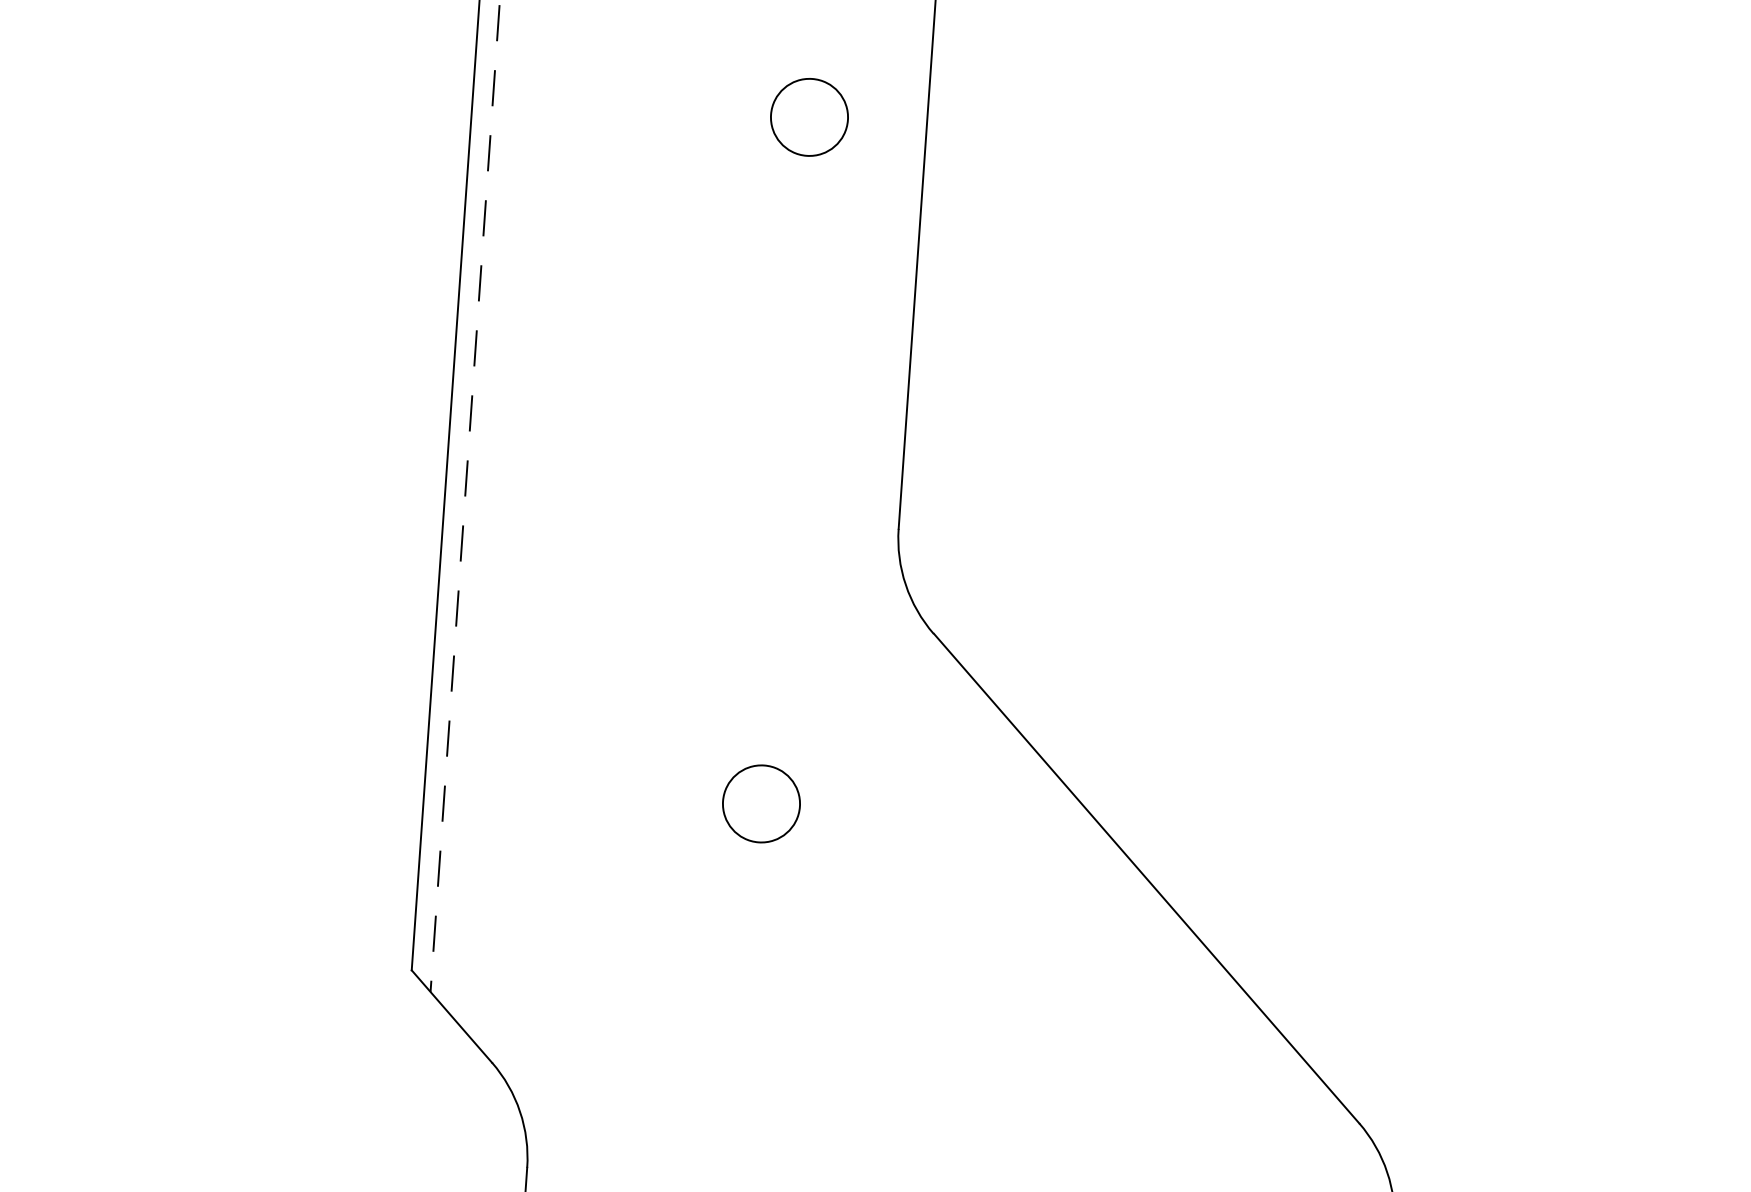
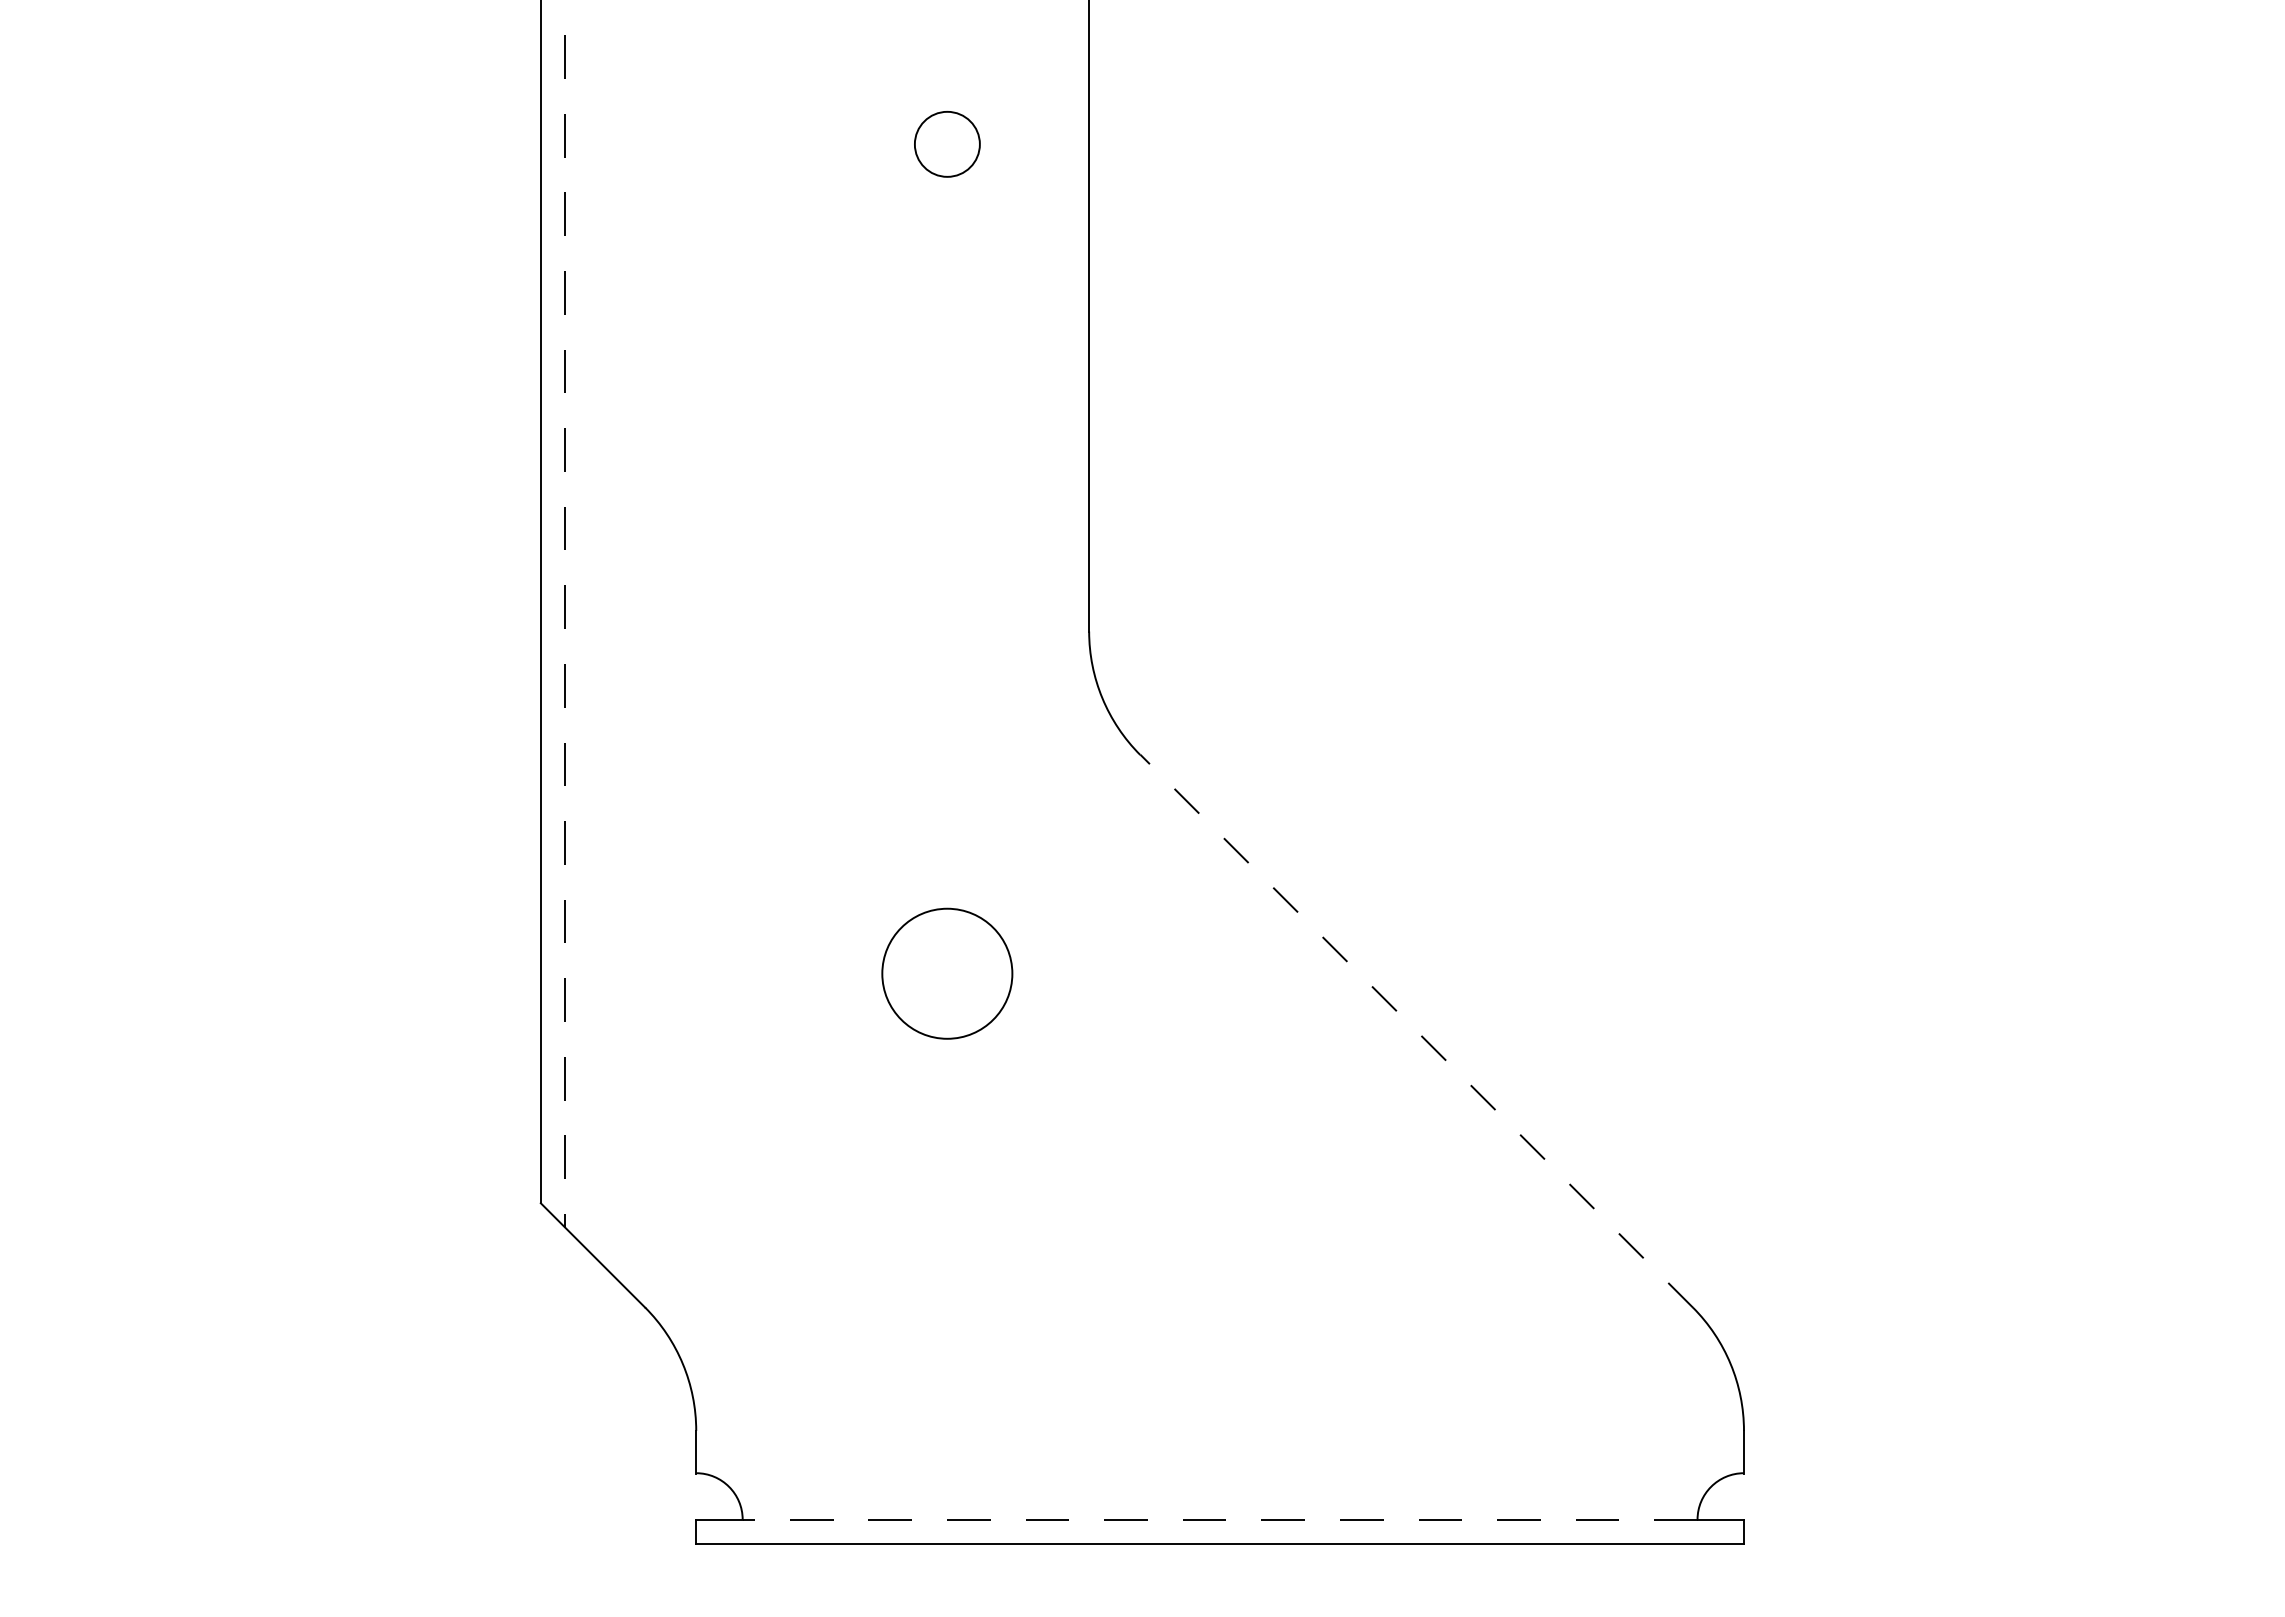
circle: (809, 117) -> (947, 144), size x0.7
circle: (760, 803) -> (946, 973), size x1.4
line: (1146, 878) -> (1416, 1031), solid -> dashed

